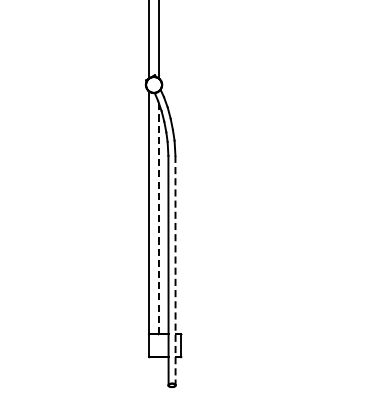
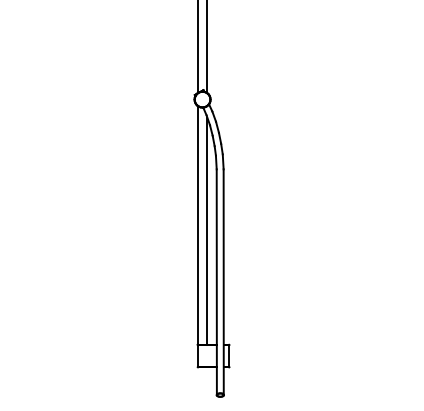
line: (159, 219) -> (207, 231), dashed -> solid
line: (175, 270) -> (223, 282), dashed -> solid

